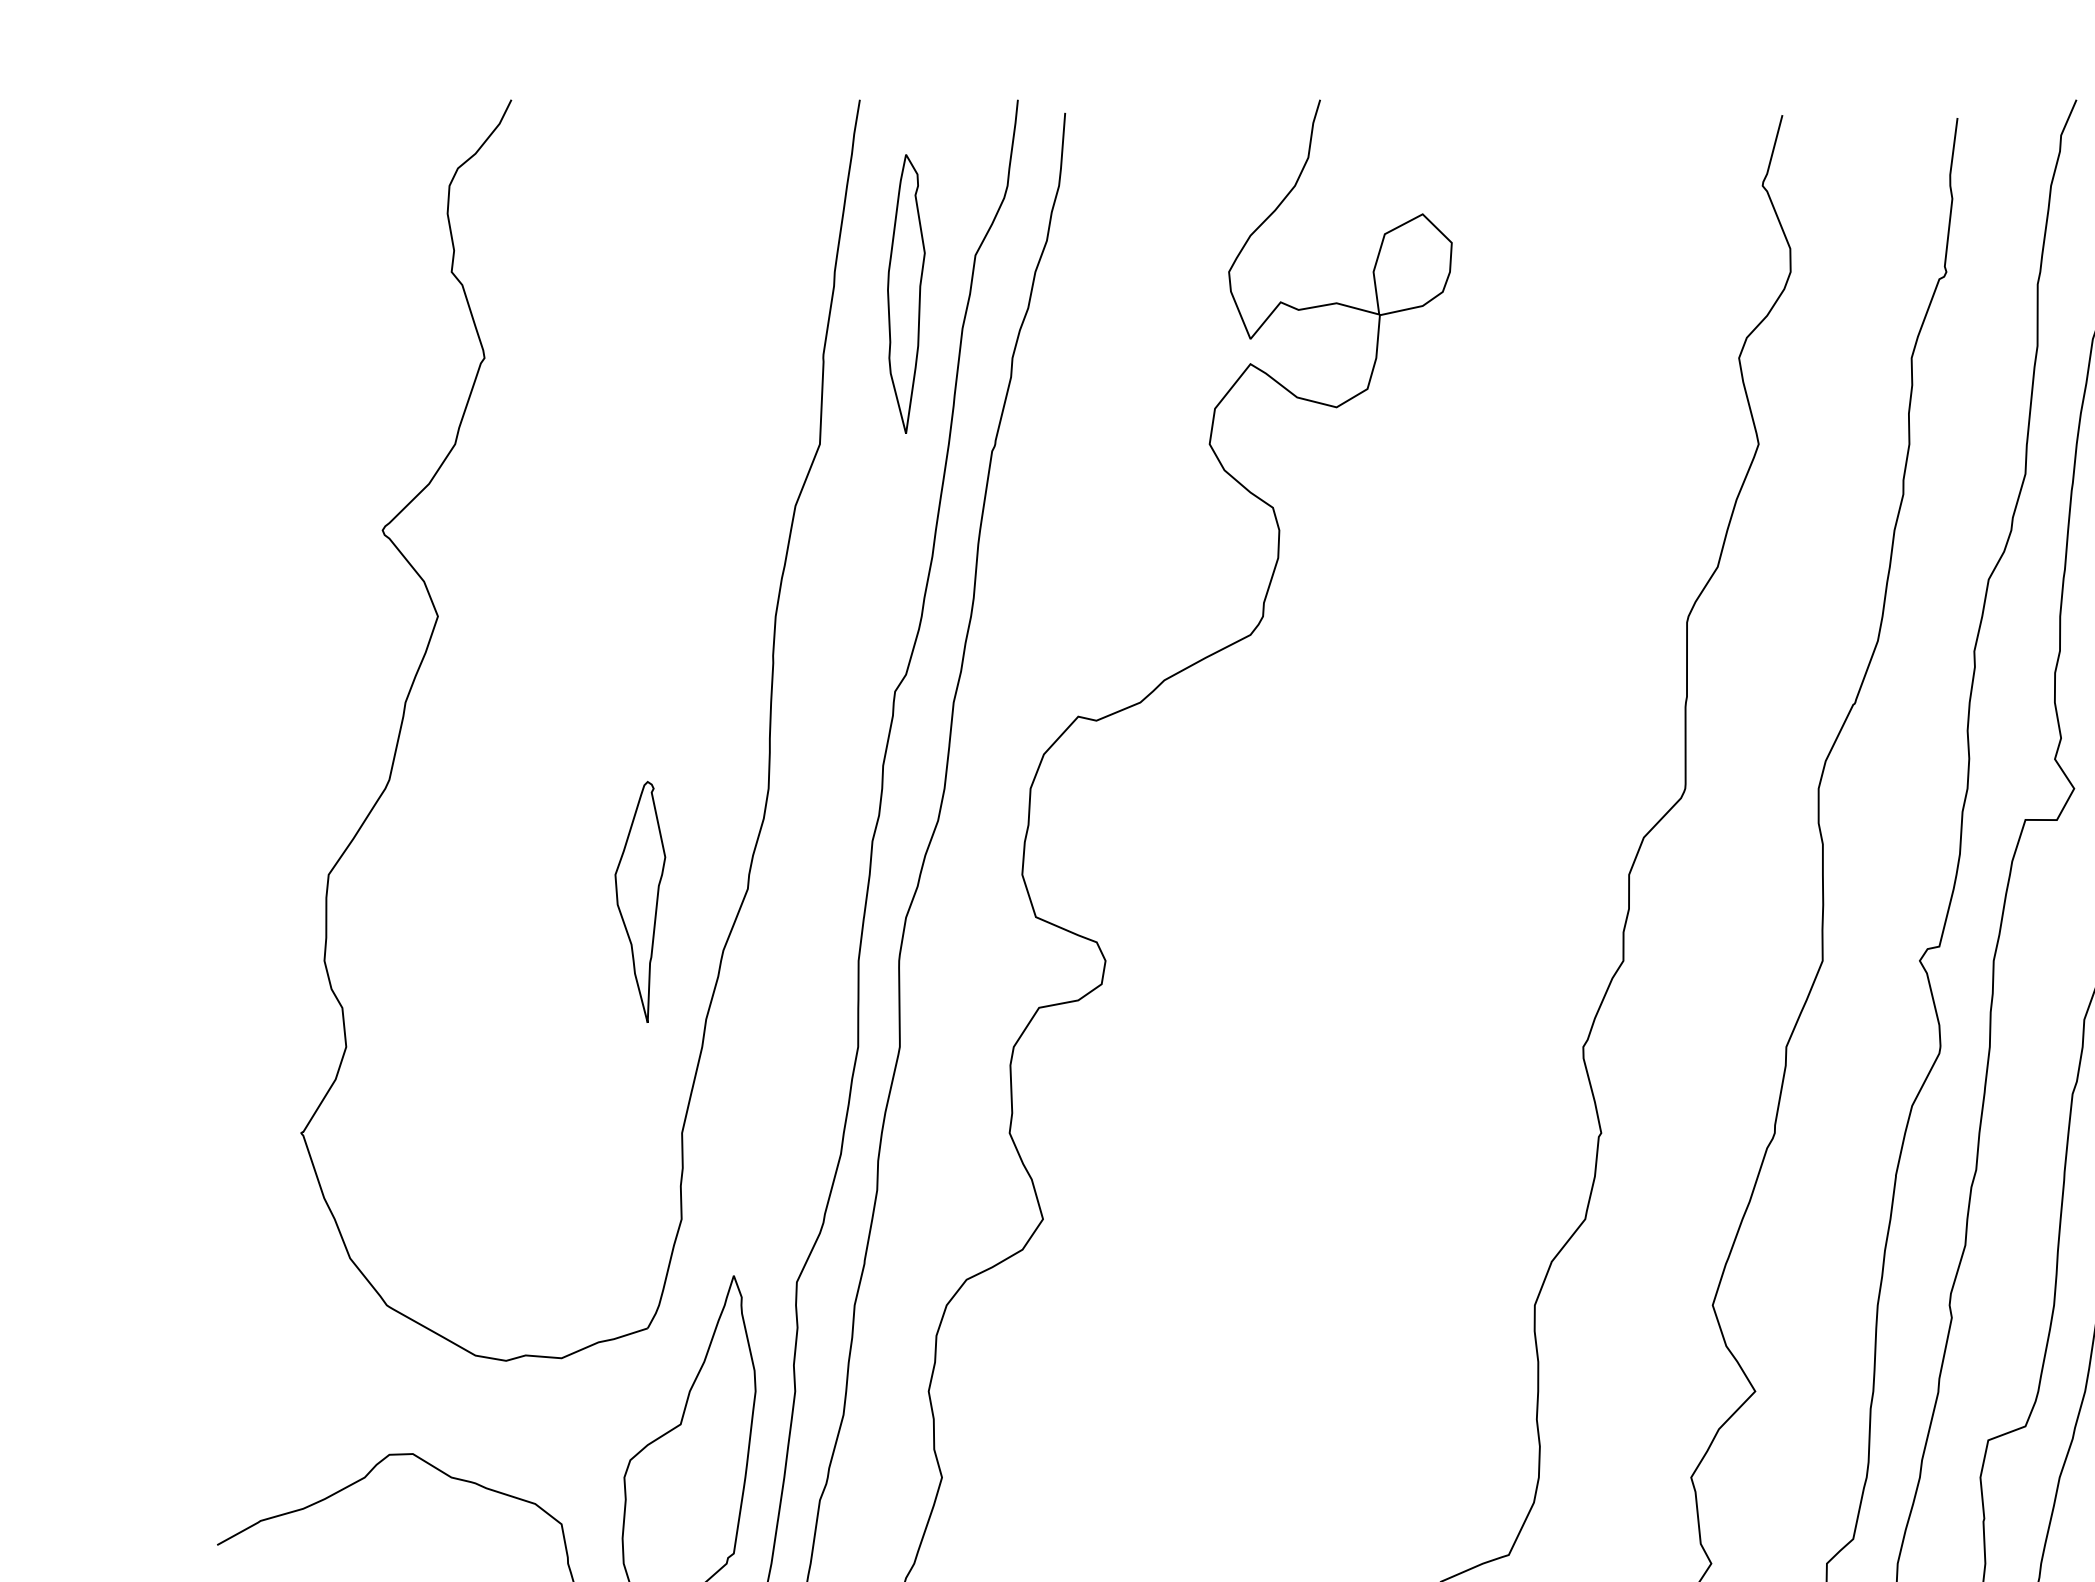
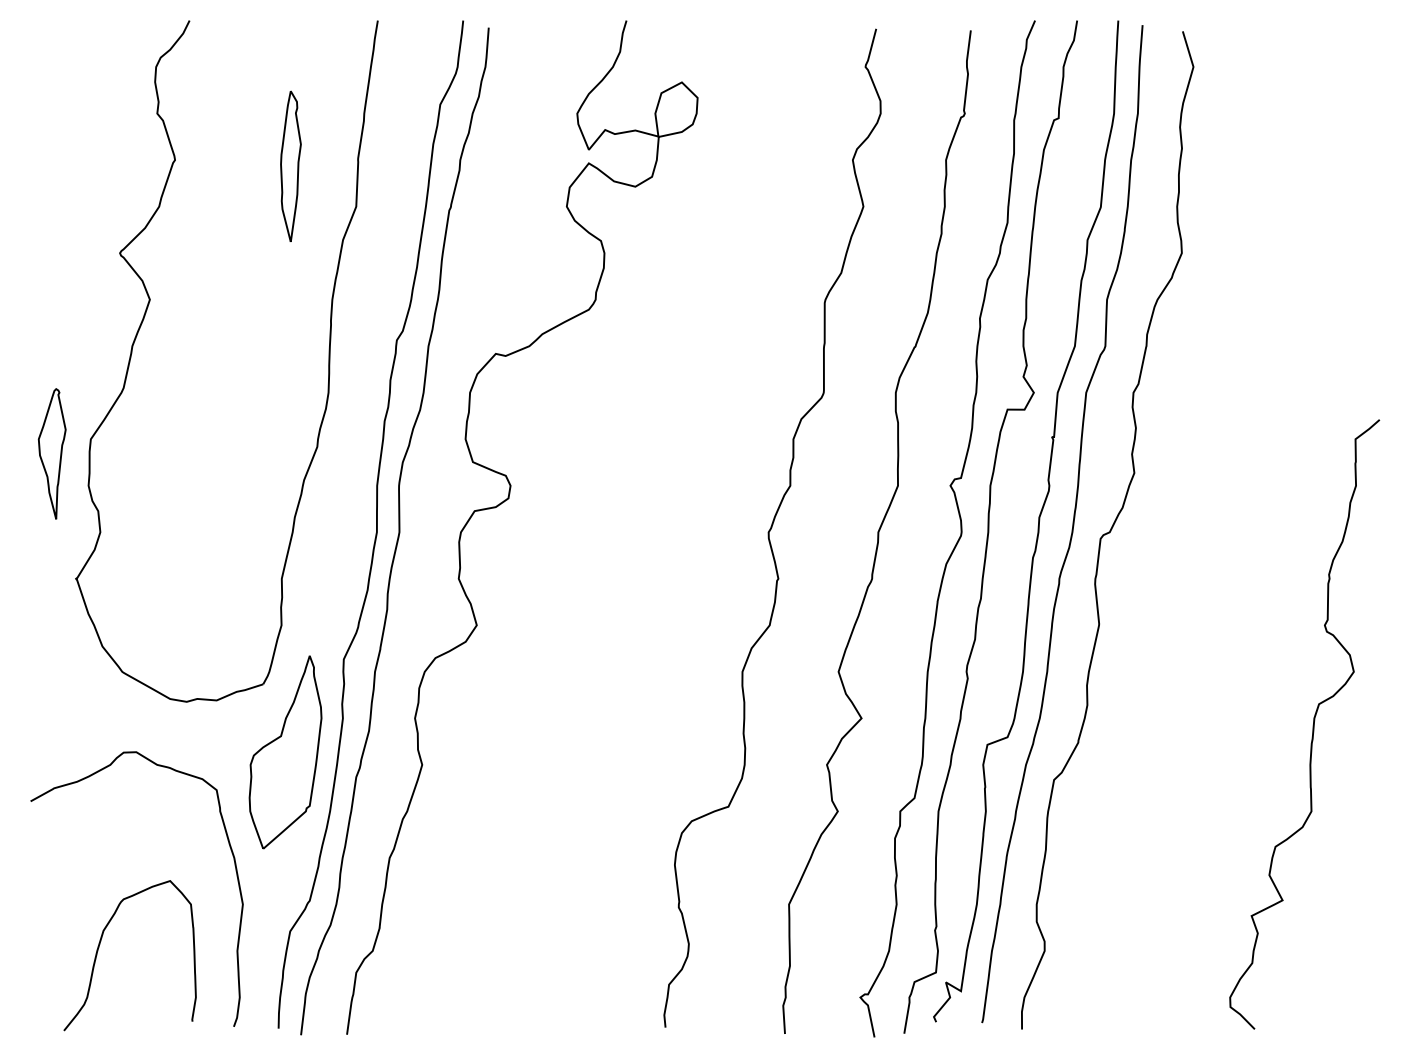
part: (905, 292) -> (290, 165), moved
part: (638, 901) -> (51, 453), moved

